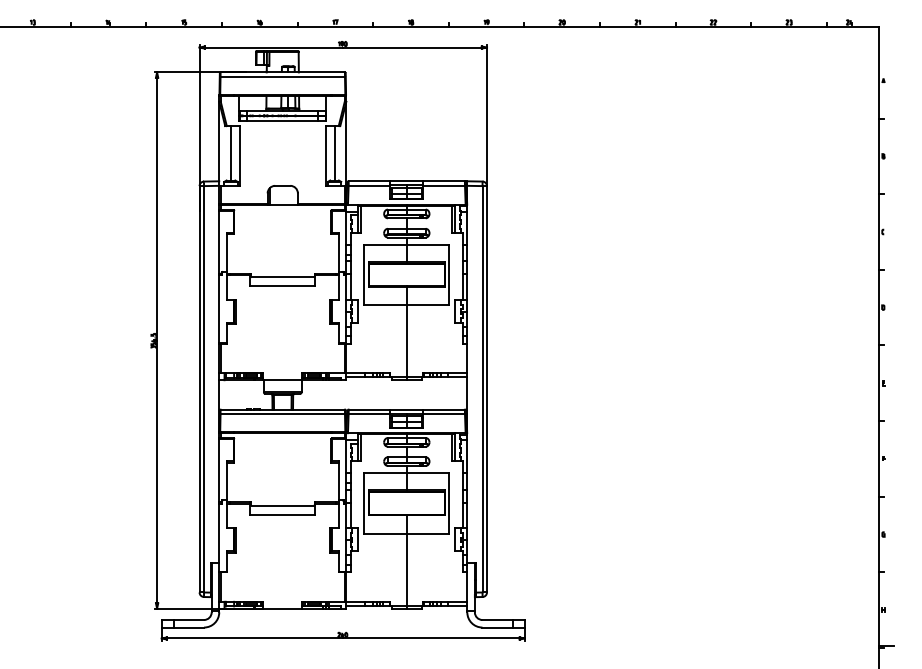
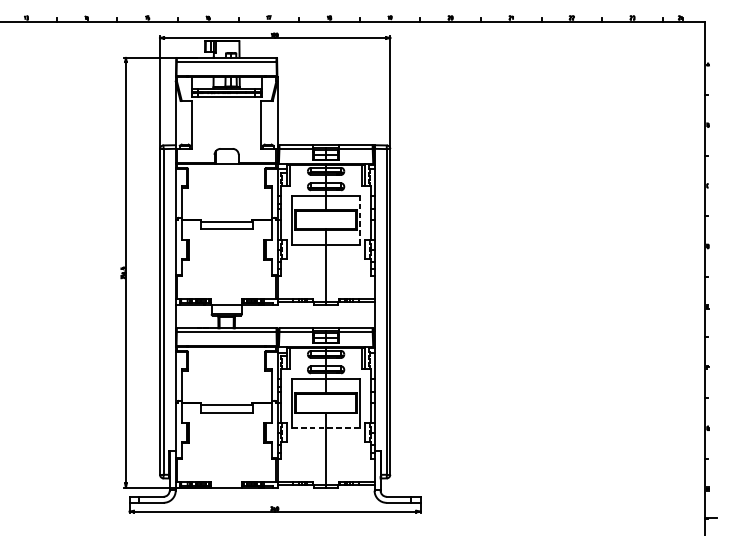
line: (230, 153) -> (184, 122), removed
line: (334, 153) -> (268, 122), removed
line: (449, 274) -> (360, 219), solid -> dashed
line: (407, 533) -> (326, 427), solid -> dashed

